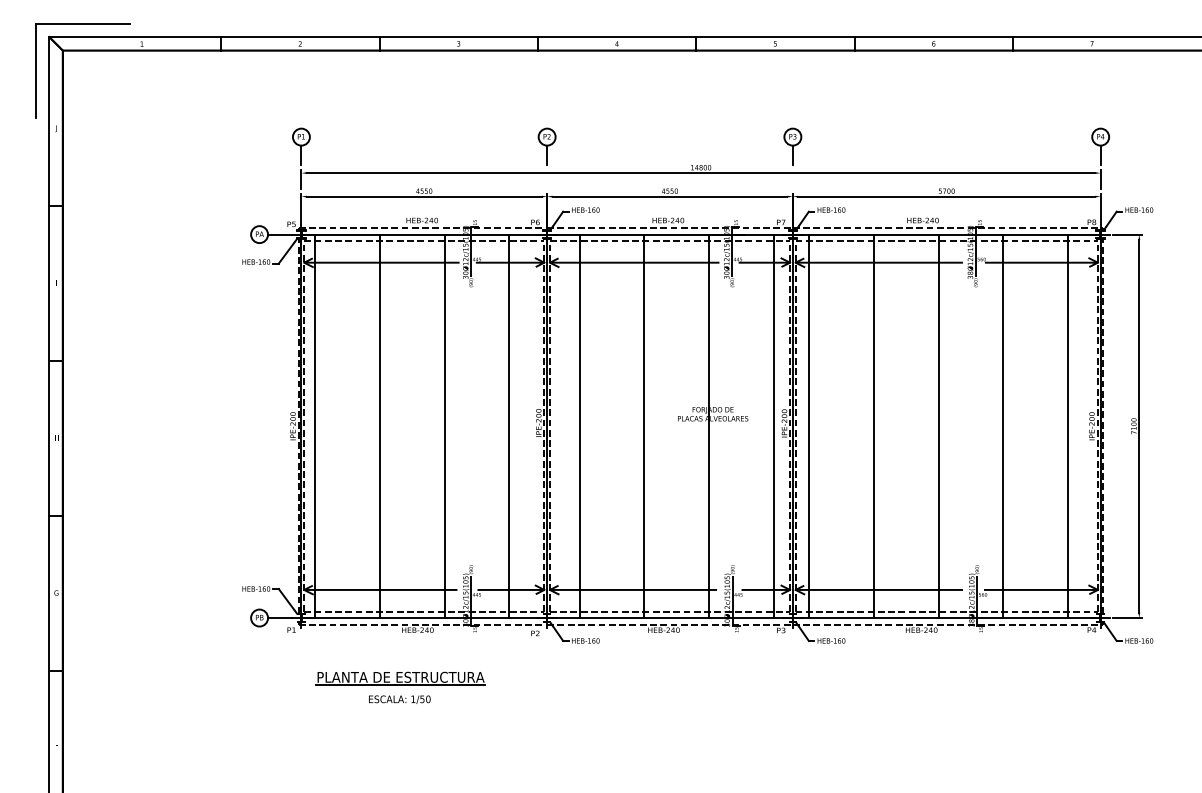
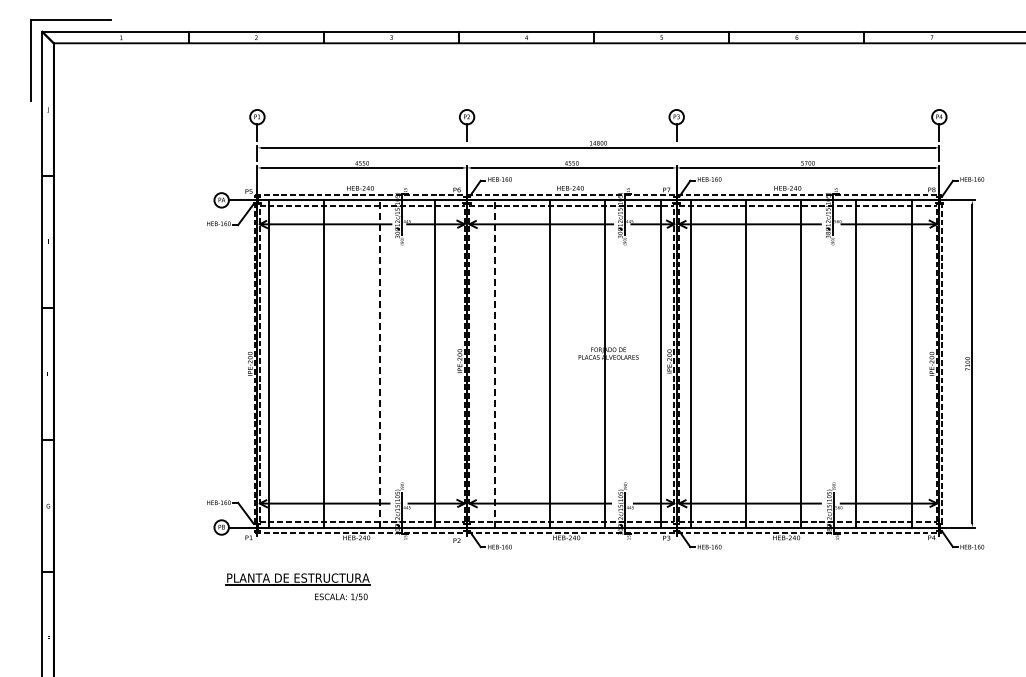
line: (444, 425) -> (379, 363), solid -> dashed
line: (579, 425) -> (494, 363), solid -> dashed
part: (400, 678) -> (297, 579), moved

